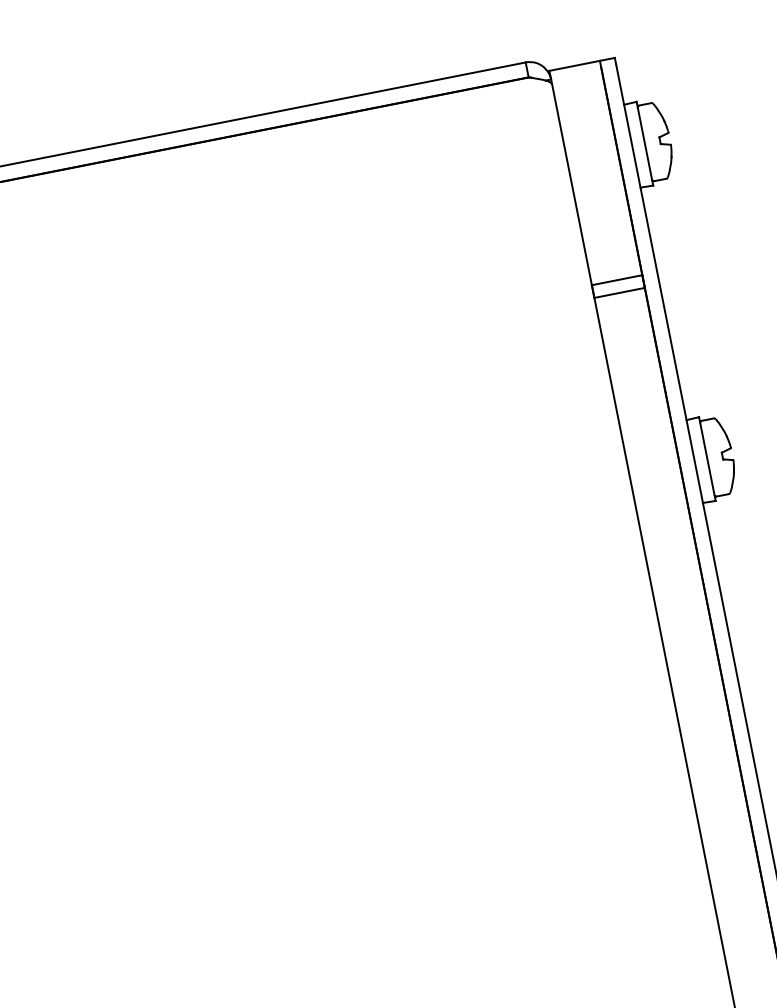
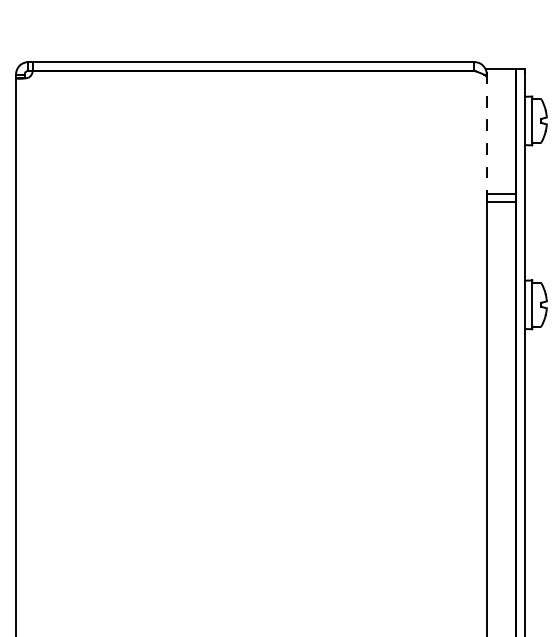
line: (571, 184) -> (486, 135), solid -> dashed

